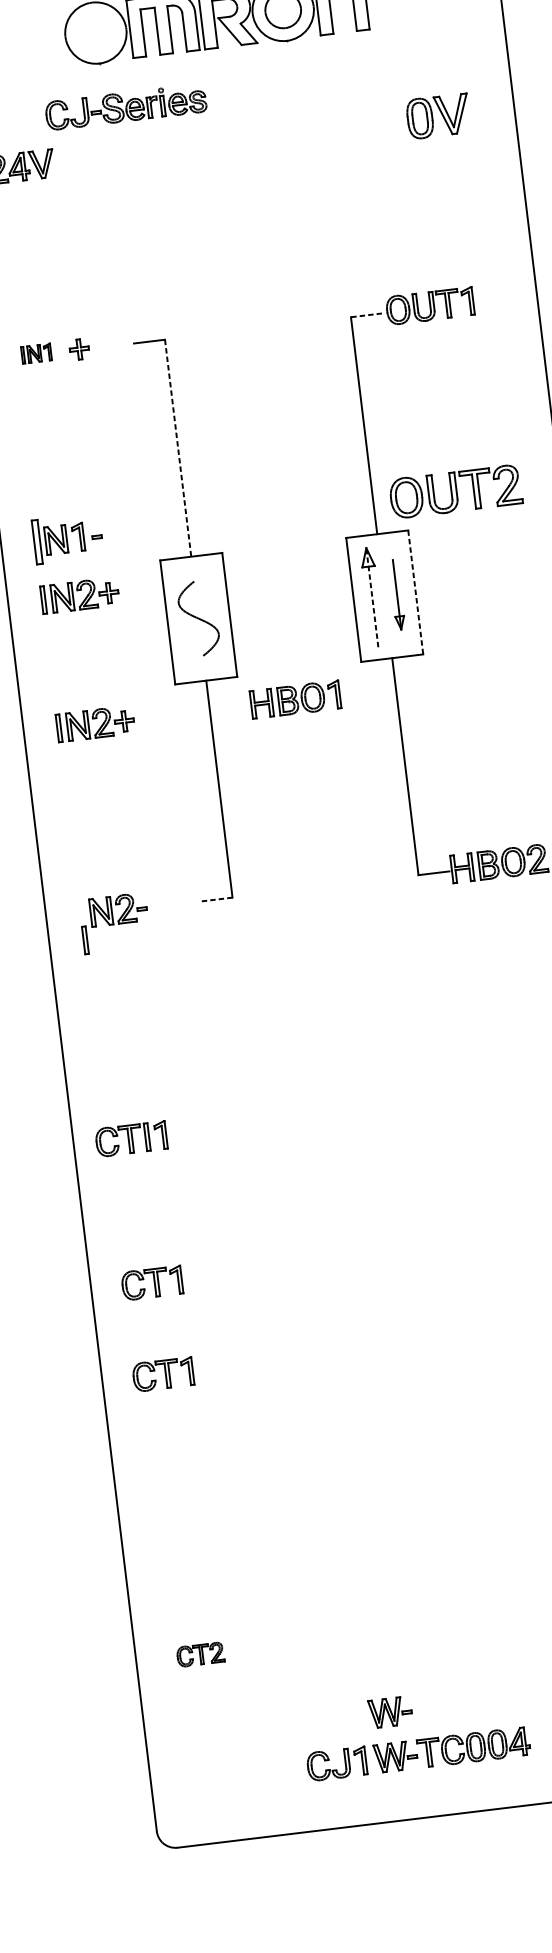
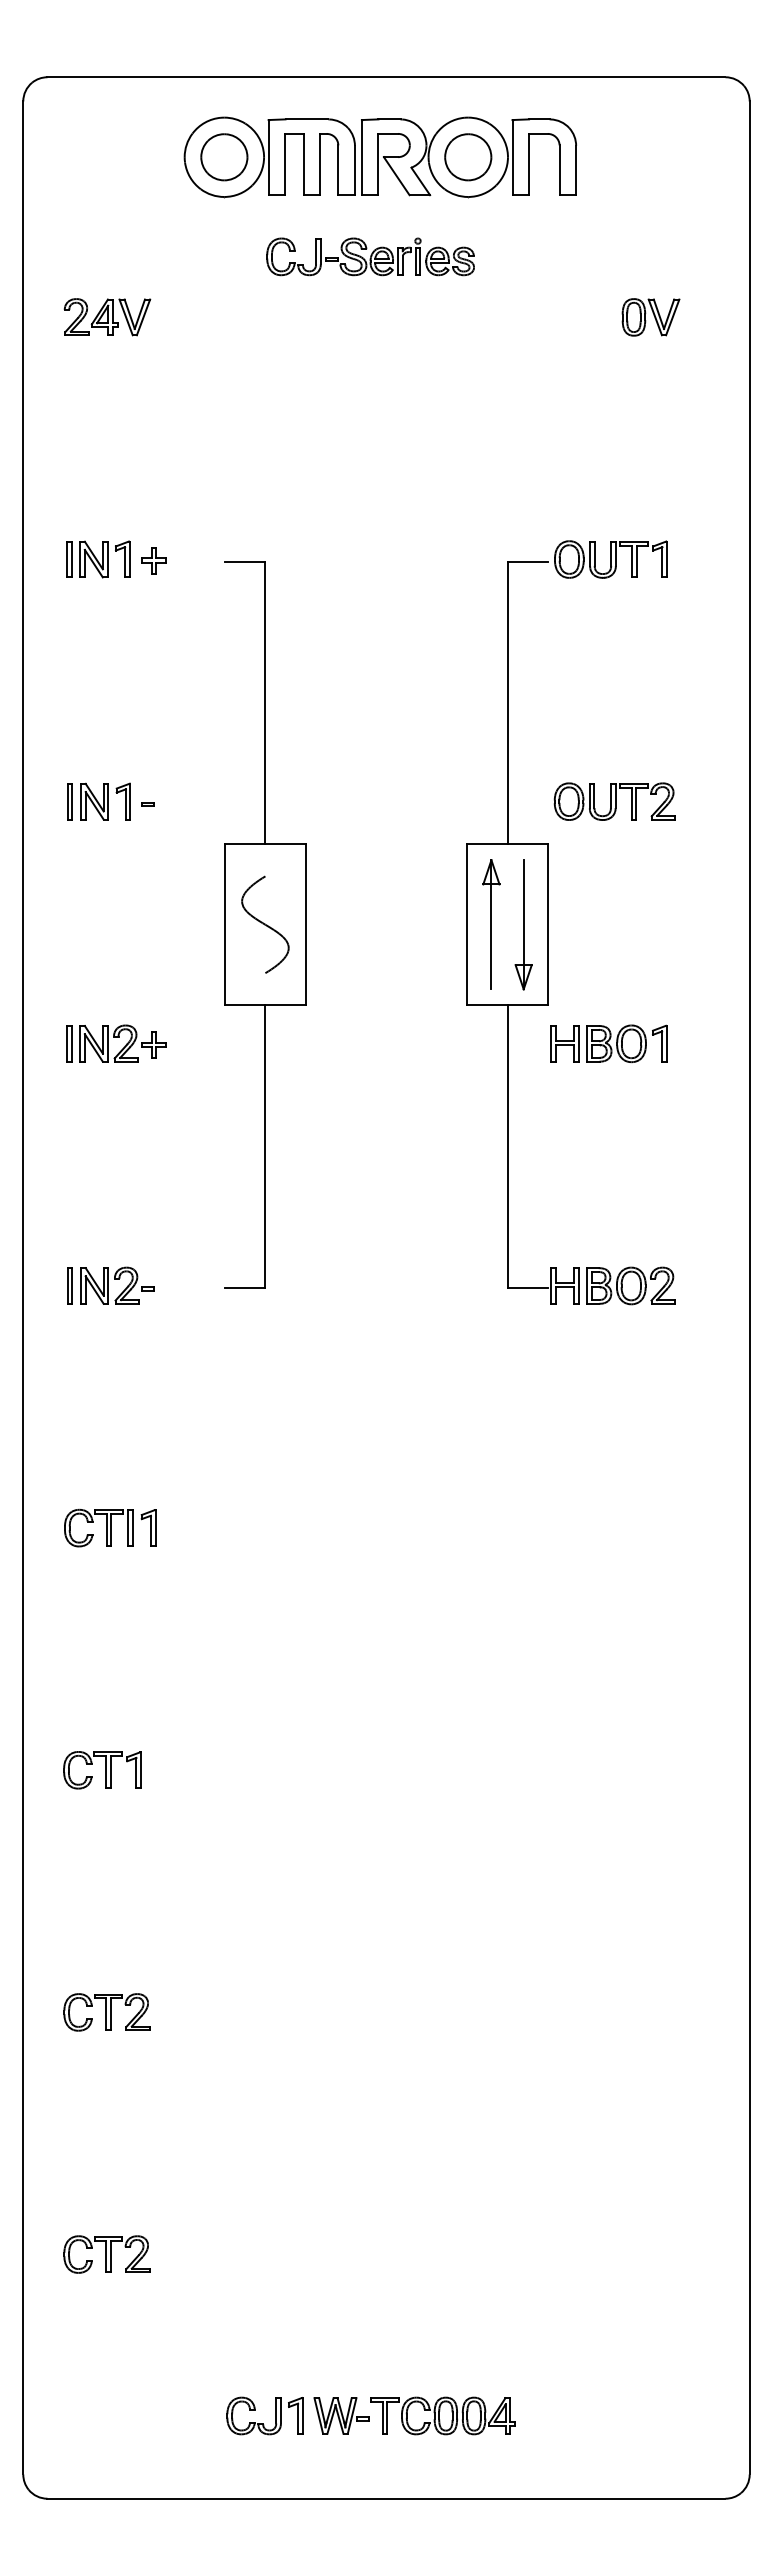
part: (96, 33) -> (224, 157), added
part: (125, 106) -> (370, 256), moved
part: (438, 116) -> (650, 317), size x0.71
line: (366, 315) -> (527, 561), dashed -> solid
part: (36, 353) -> (98, 559), size x1.67
line: (178, 448) -> (265, 703), dashed -> solid
part: (455, 491) -> (614, 801), size x0.71
part: (36, 542) -> (69, 801), size x0.62
line: (415, 592) -> (547, 924), dashed -> solid
part: (396, 594) -> (523, 924), size x1.43
part: (79, 595) -> (116, 876), removed
line: (372, 597) -> (491, 924), dashed -> solid
part: (295, 699) -> (608, 1043), moved
line: (216, 899) -> (244, 1288), dashed -> solid
part: (84, 940) -> (69, 1285), moved
part: (131, 1138) -> (110, 1527), moved
part: (163, 1374) -> (102, 1889), removed
part: (177, 1468) -> (106, 2012), added
part: (200, 1654) -> (106, 2254), size x1.43
part: (390, 1711) -> (341, 2357), removed

